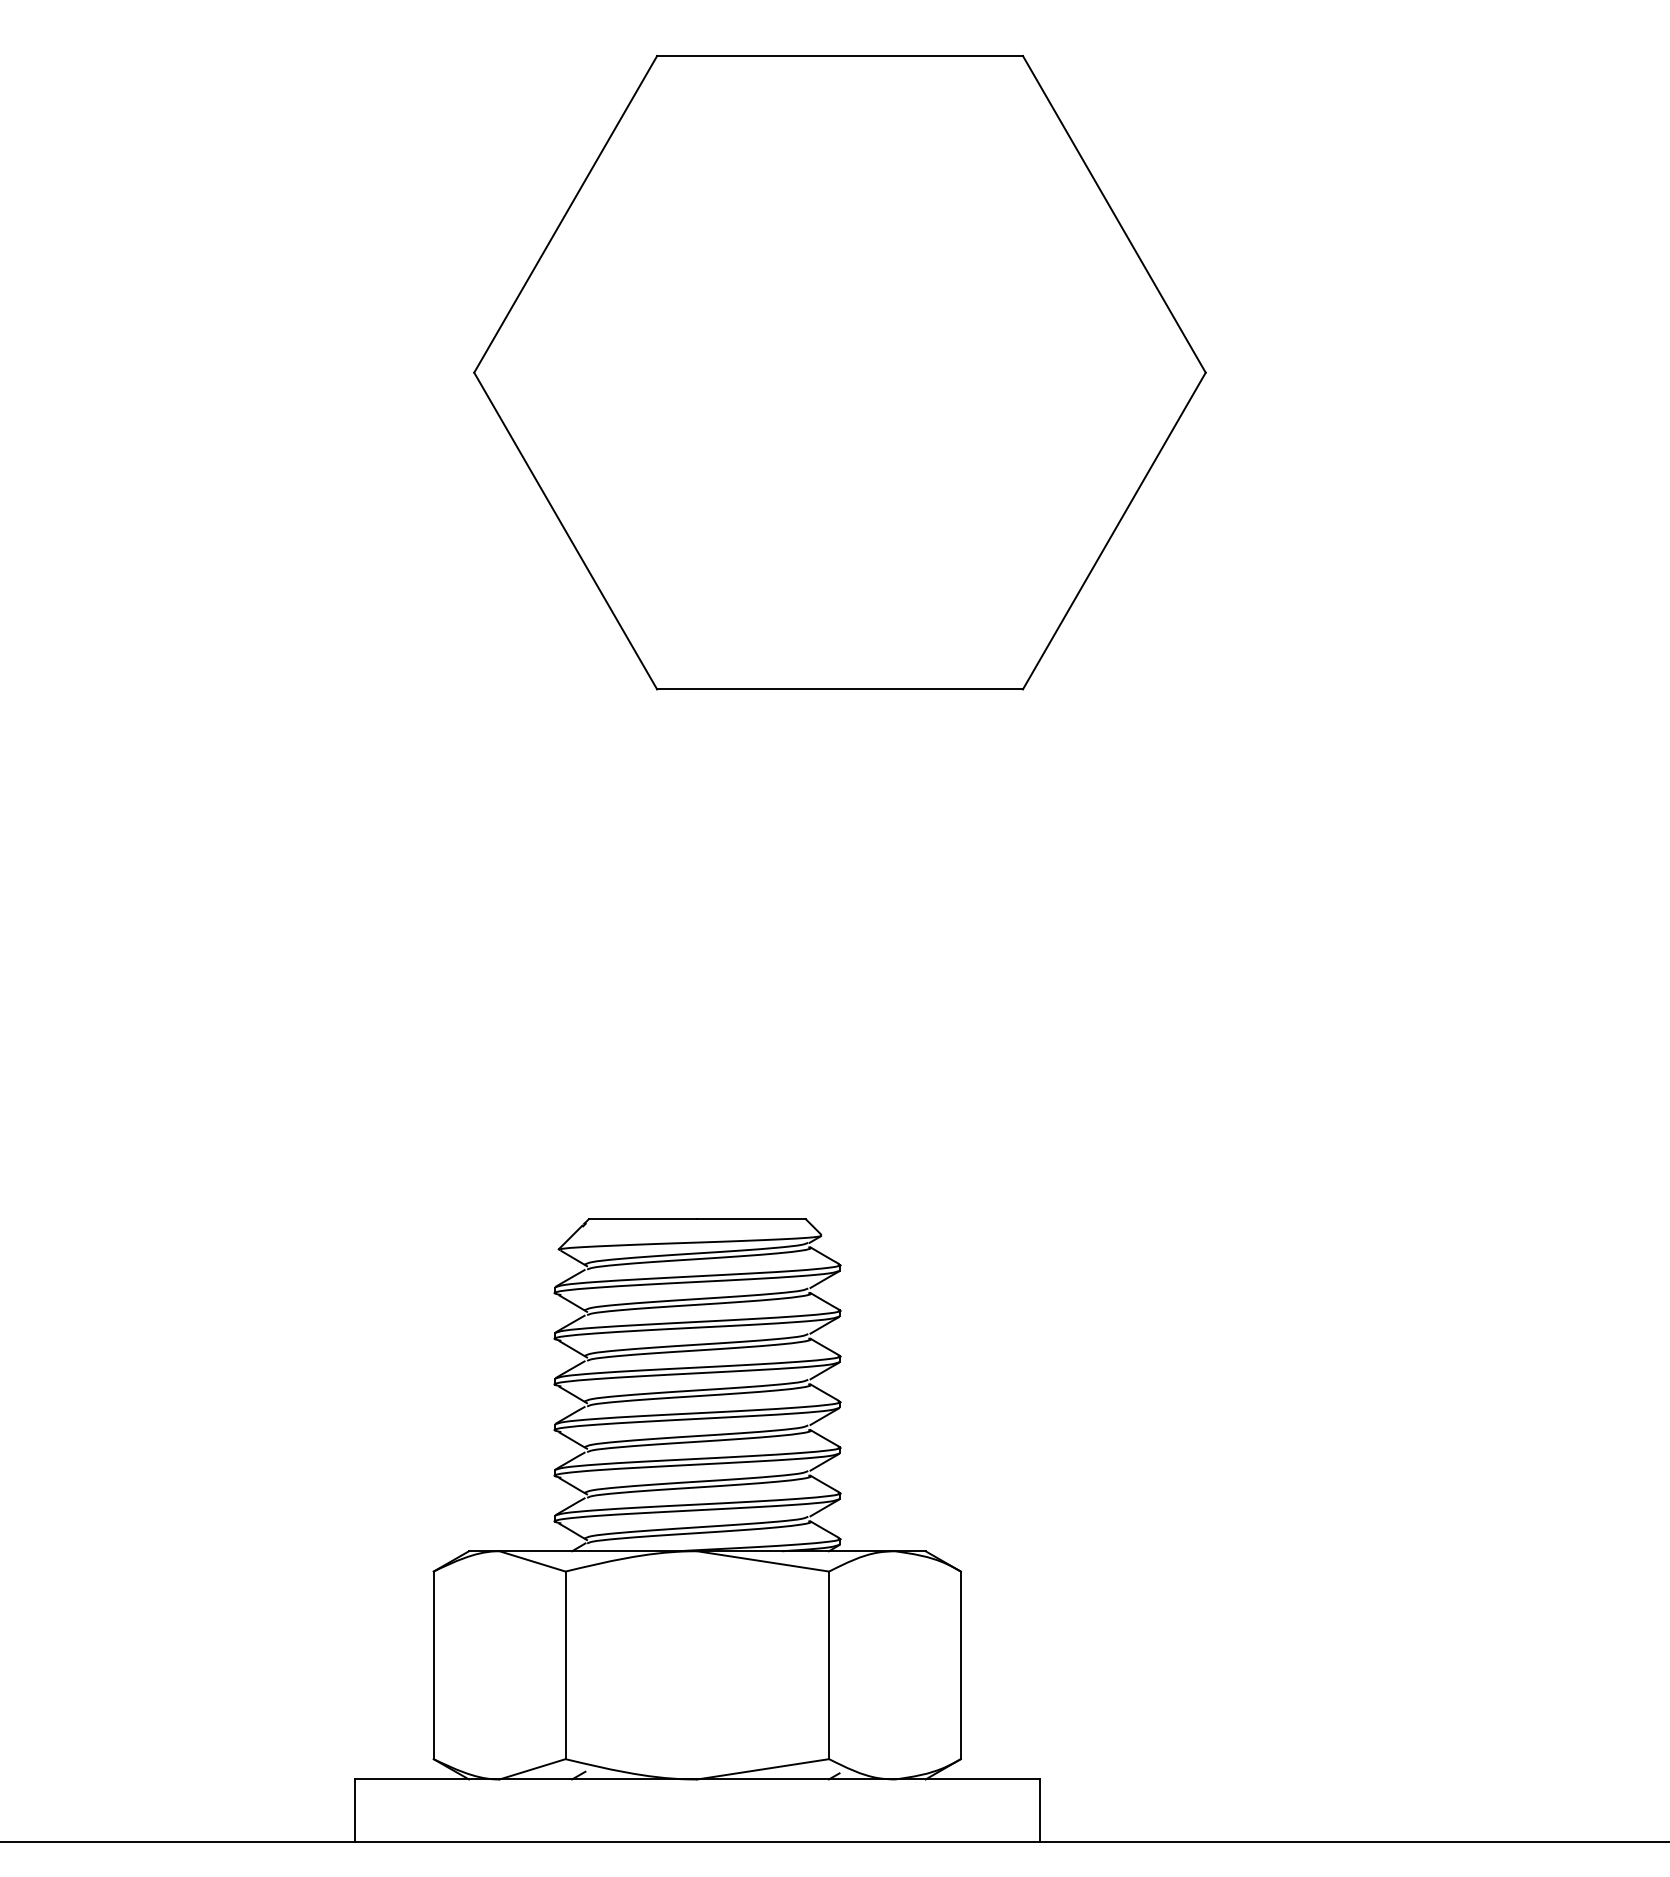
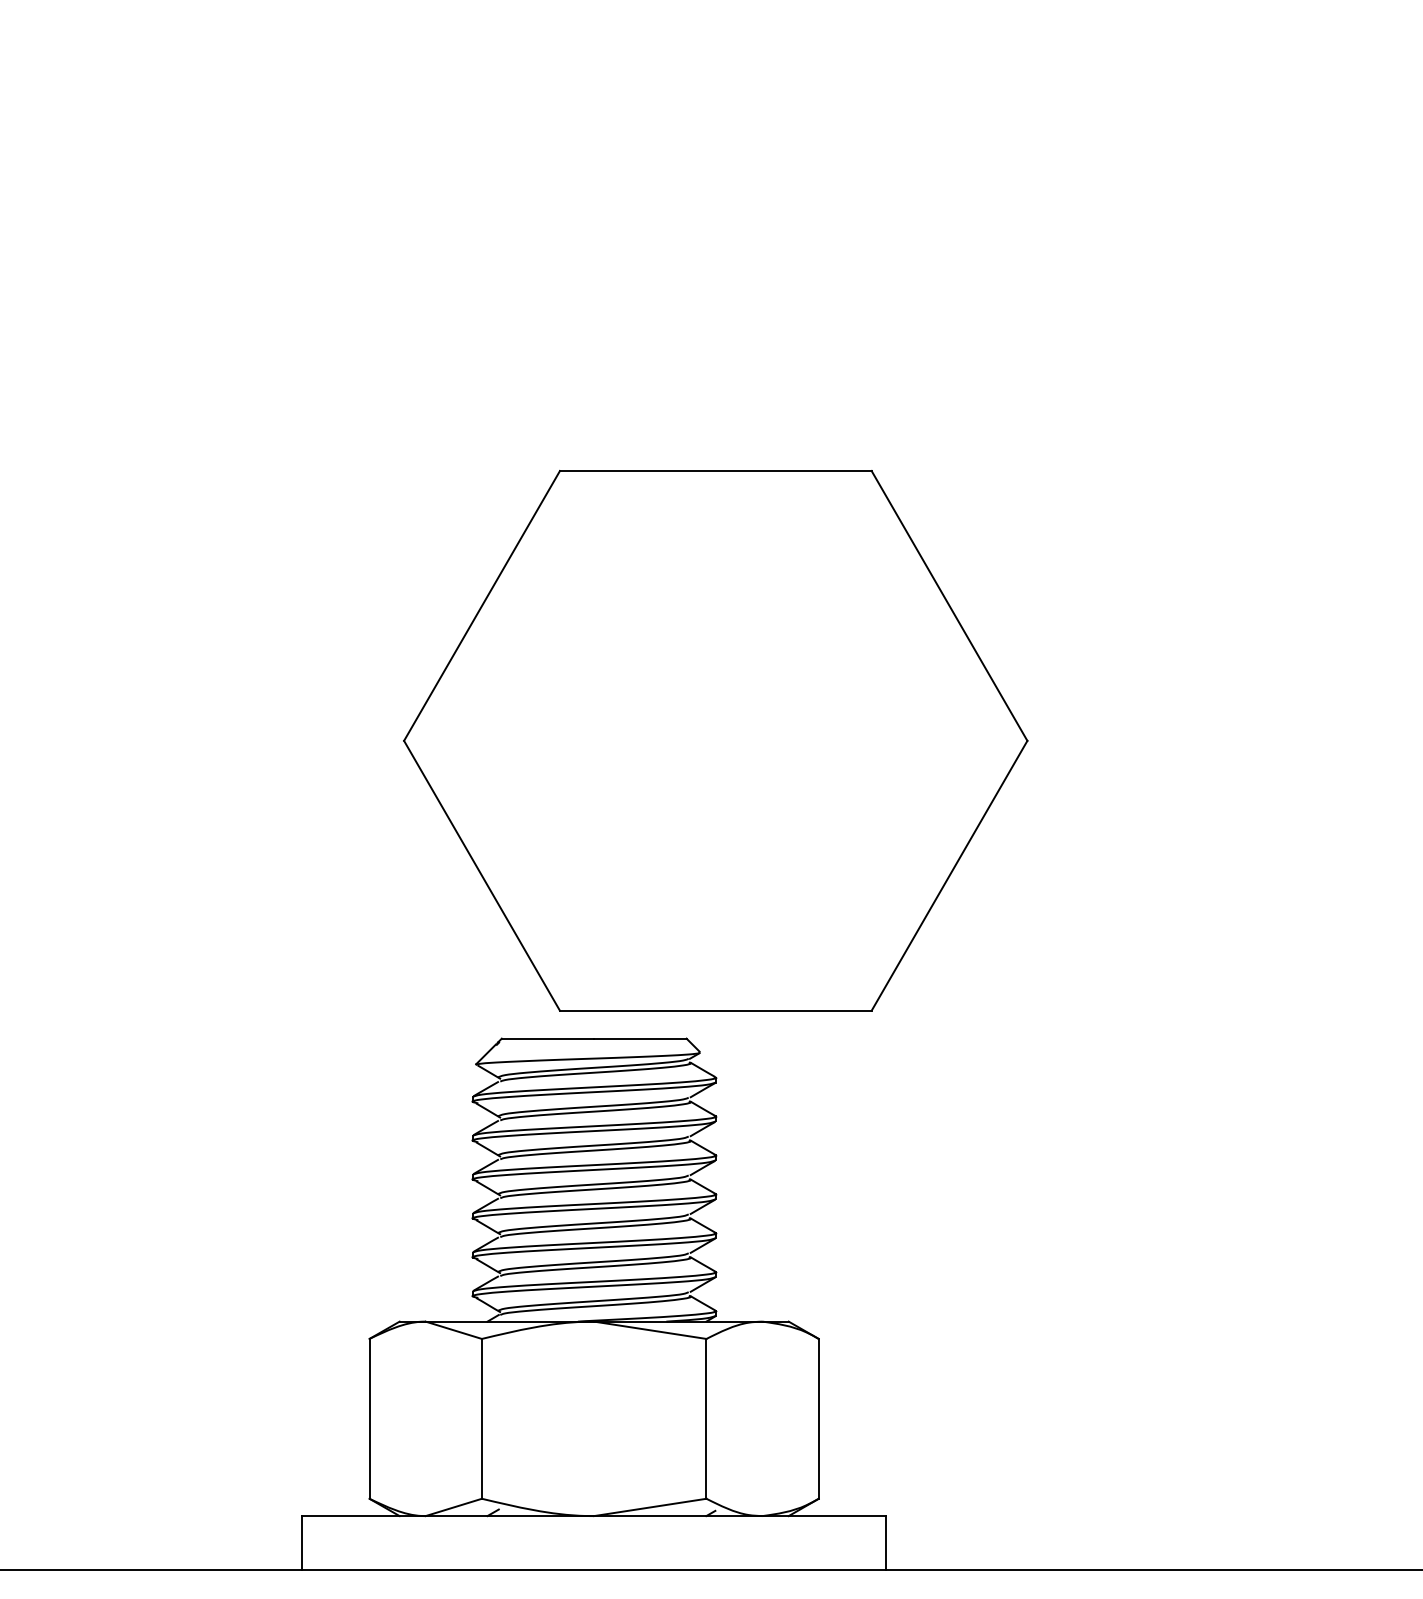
part: (839, 372) -> (715, 740), moved

